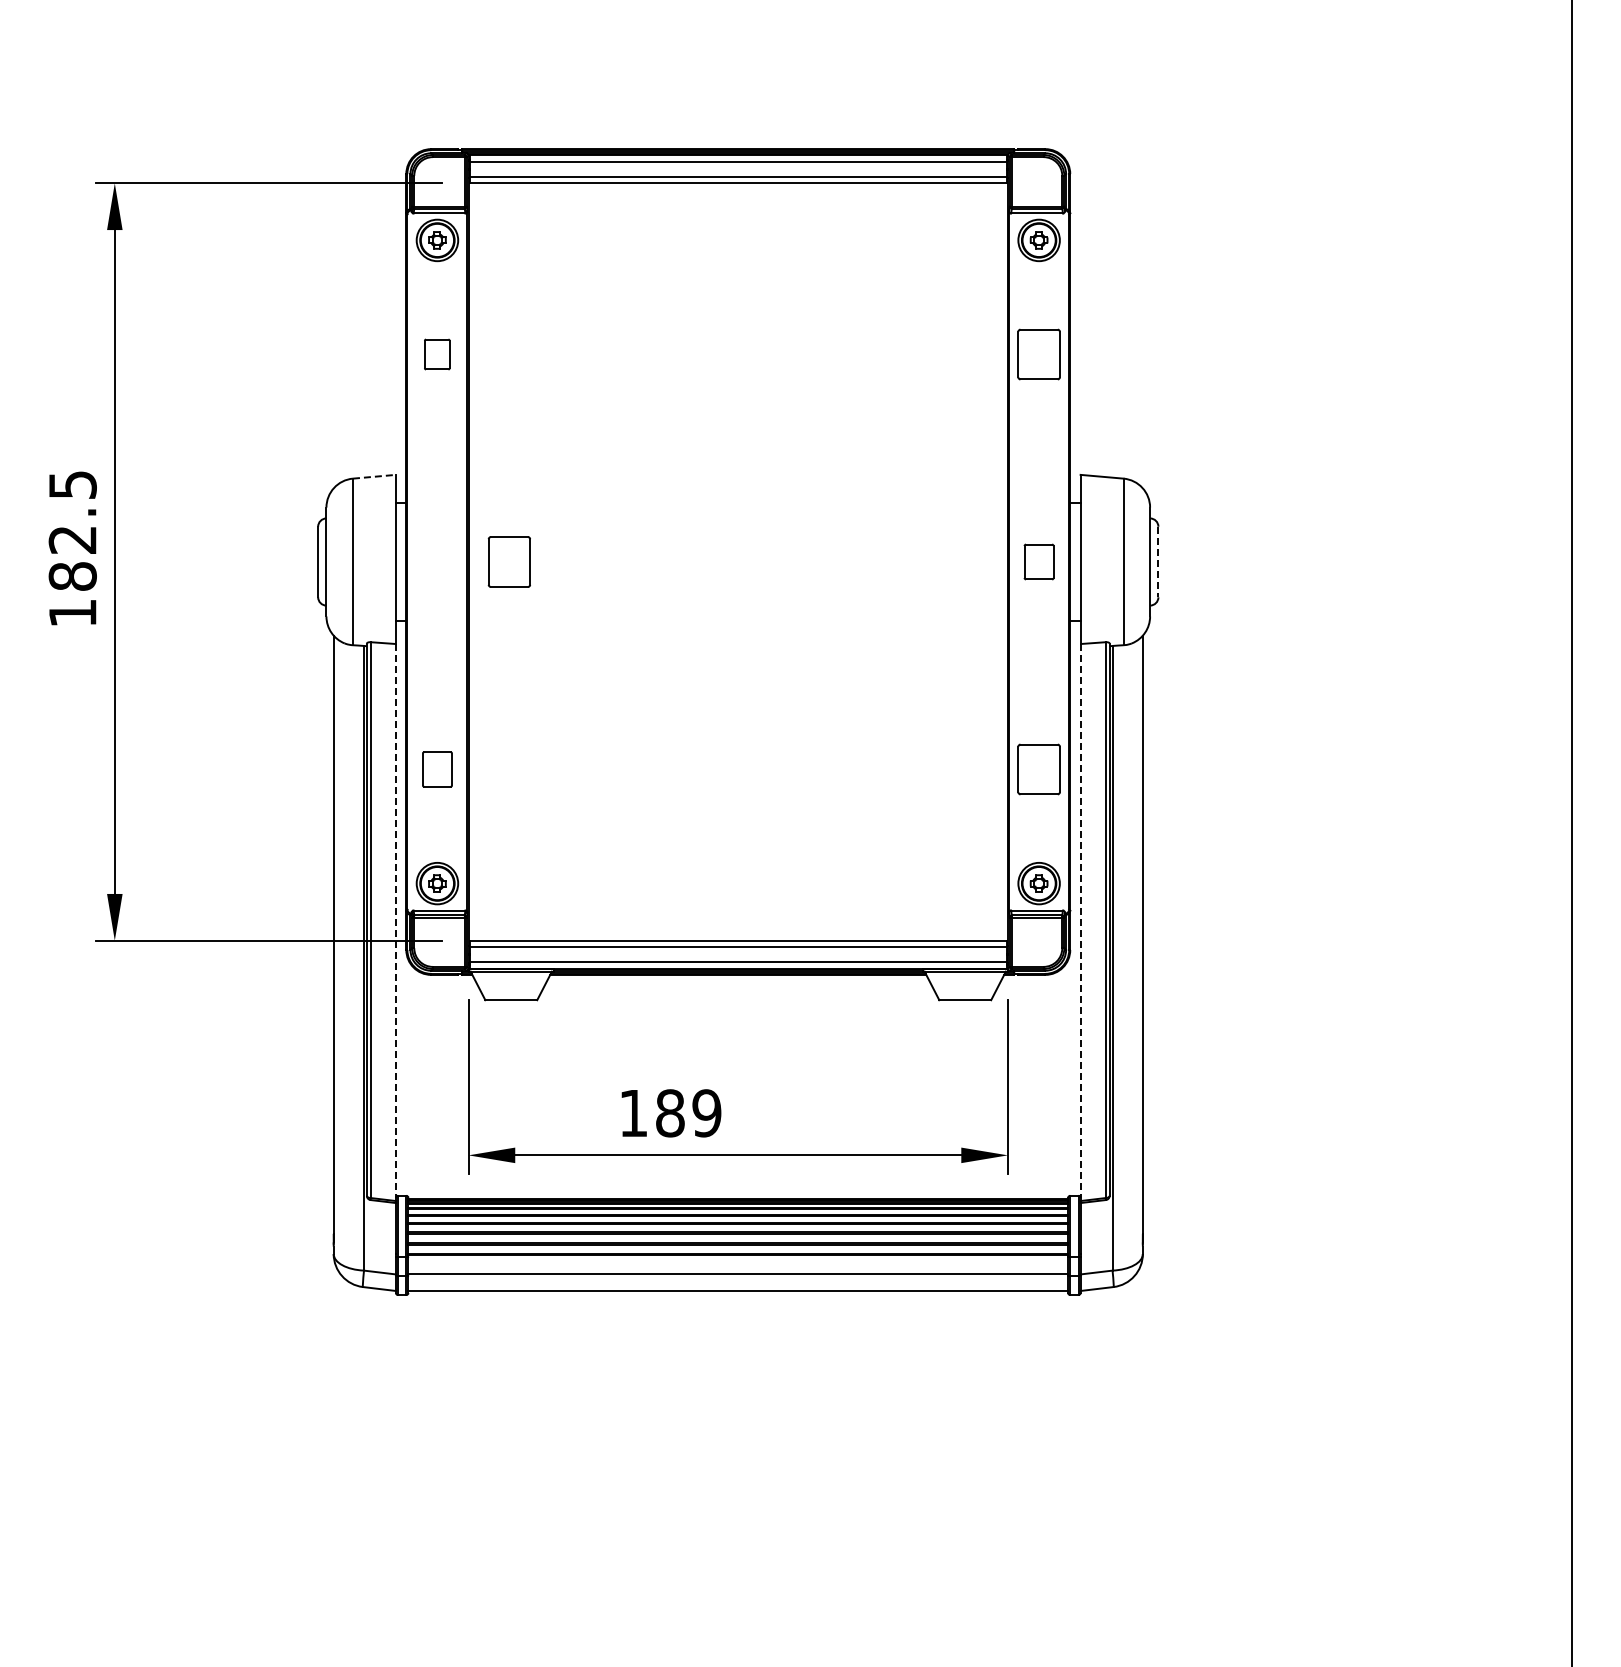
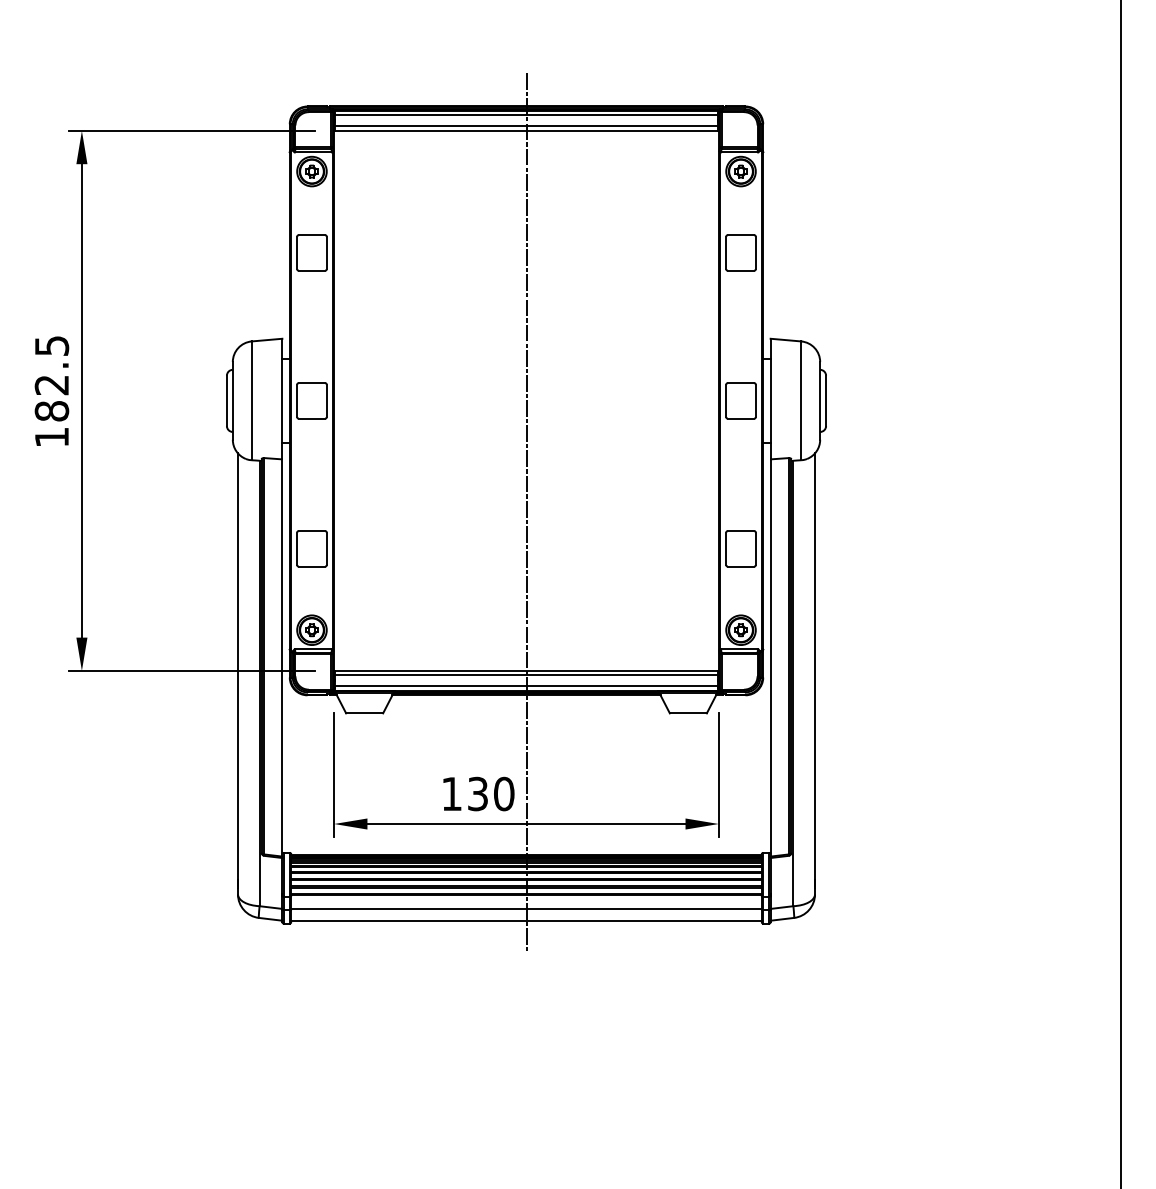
part: (436, 354) -> (311, 252), size x1.67
line: (374, 476) -> (267, 339), dashed -> solid
part: (508, 561) -> (311, 400), moved
part: (1038, 561) -> (740, 400), size x1.43
line: (1158, 562) -> (826, 401), dashed -> solid
line: (738, 719) -> (526, 513), added
part: (437, 769) -> (312, 548), size x1.43
line: (395, 922) -> (282, 657), dashed -> solid
line: (1080, 922) -> (770, 657), dashed -> solid
text: (688, 1113) -> (491, 794), 189 -> 130

